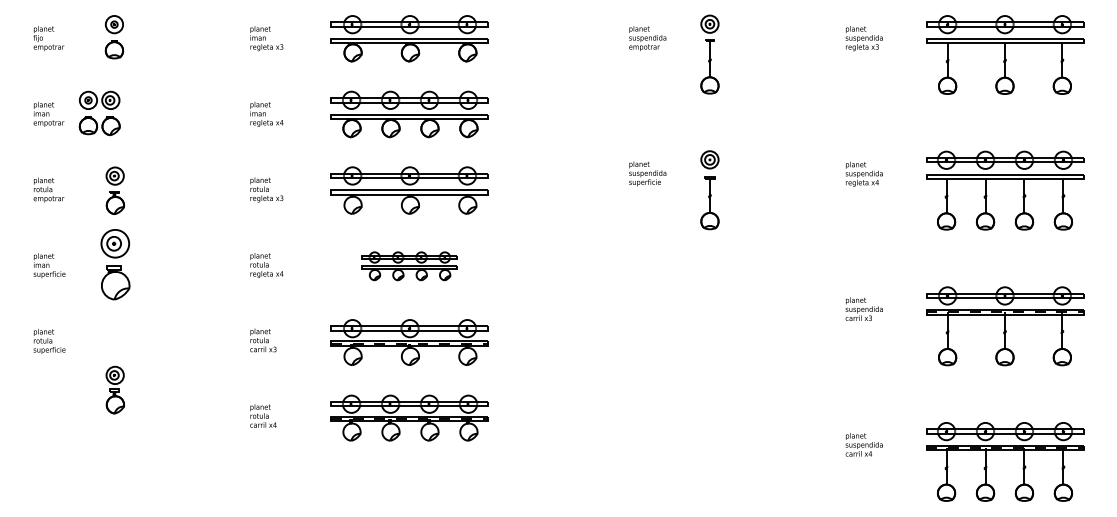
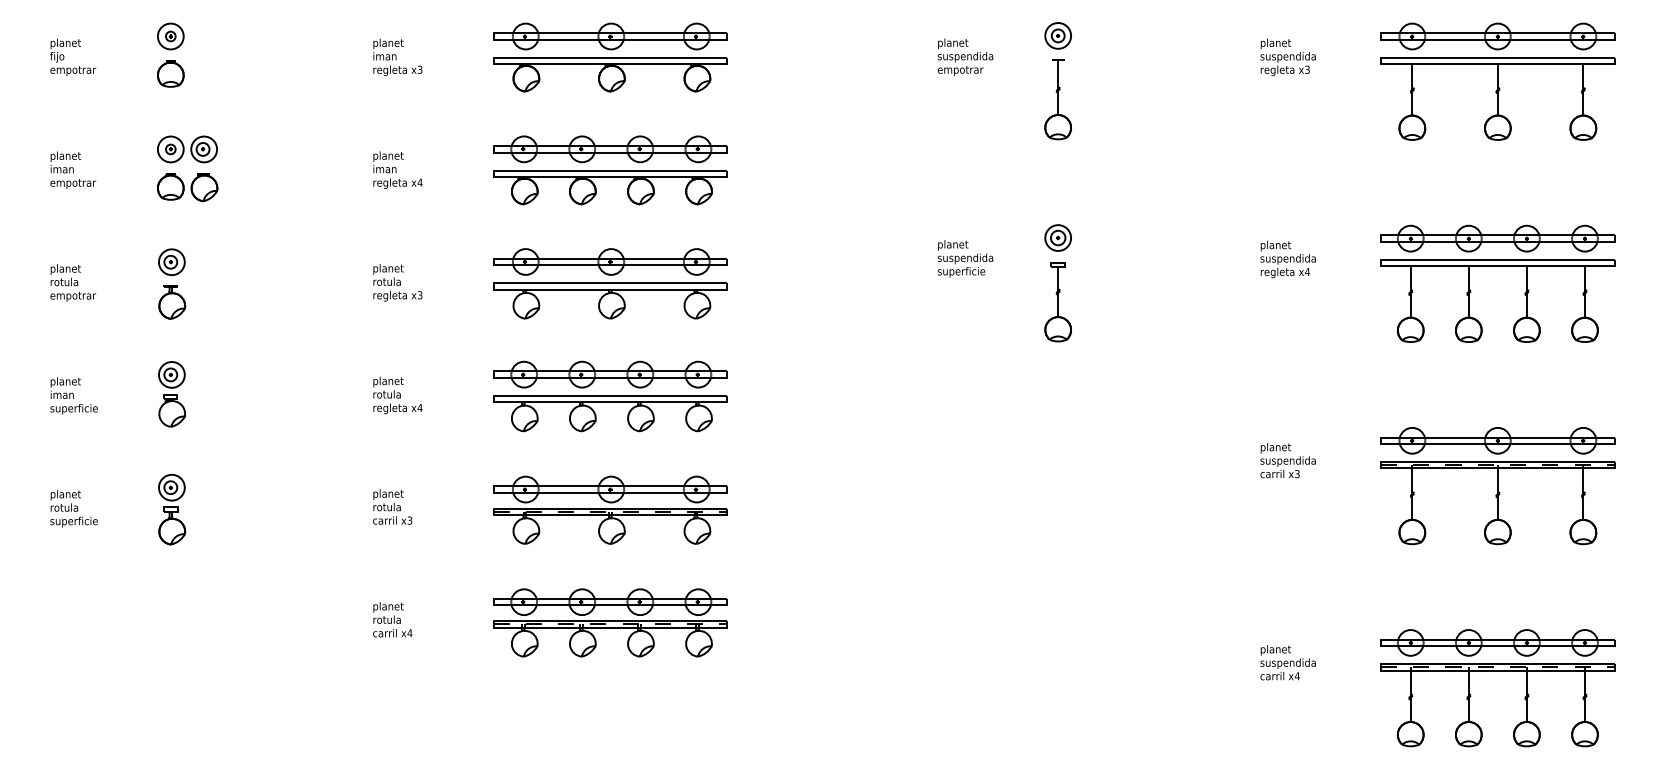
part: (105, 117) -> (196, 174), moved
part: (114, 264) -> (170, 393), size x0.62
part: (409, 266) -> (610, 396), size x1.67
part: (114, 389) -> (170, 508), moved

